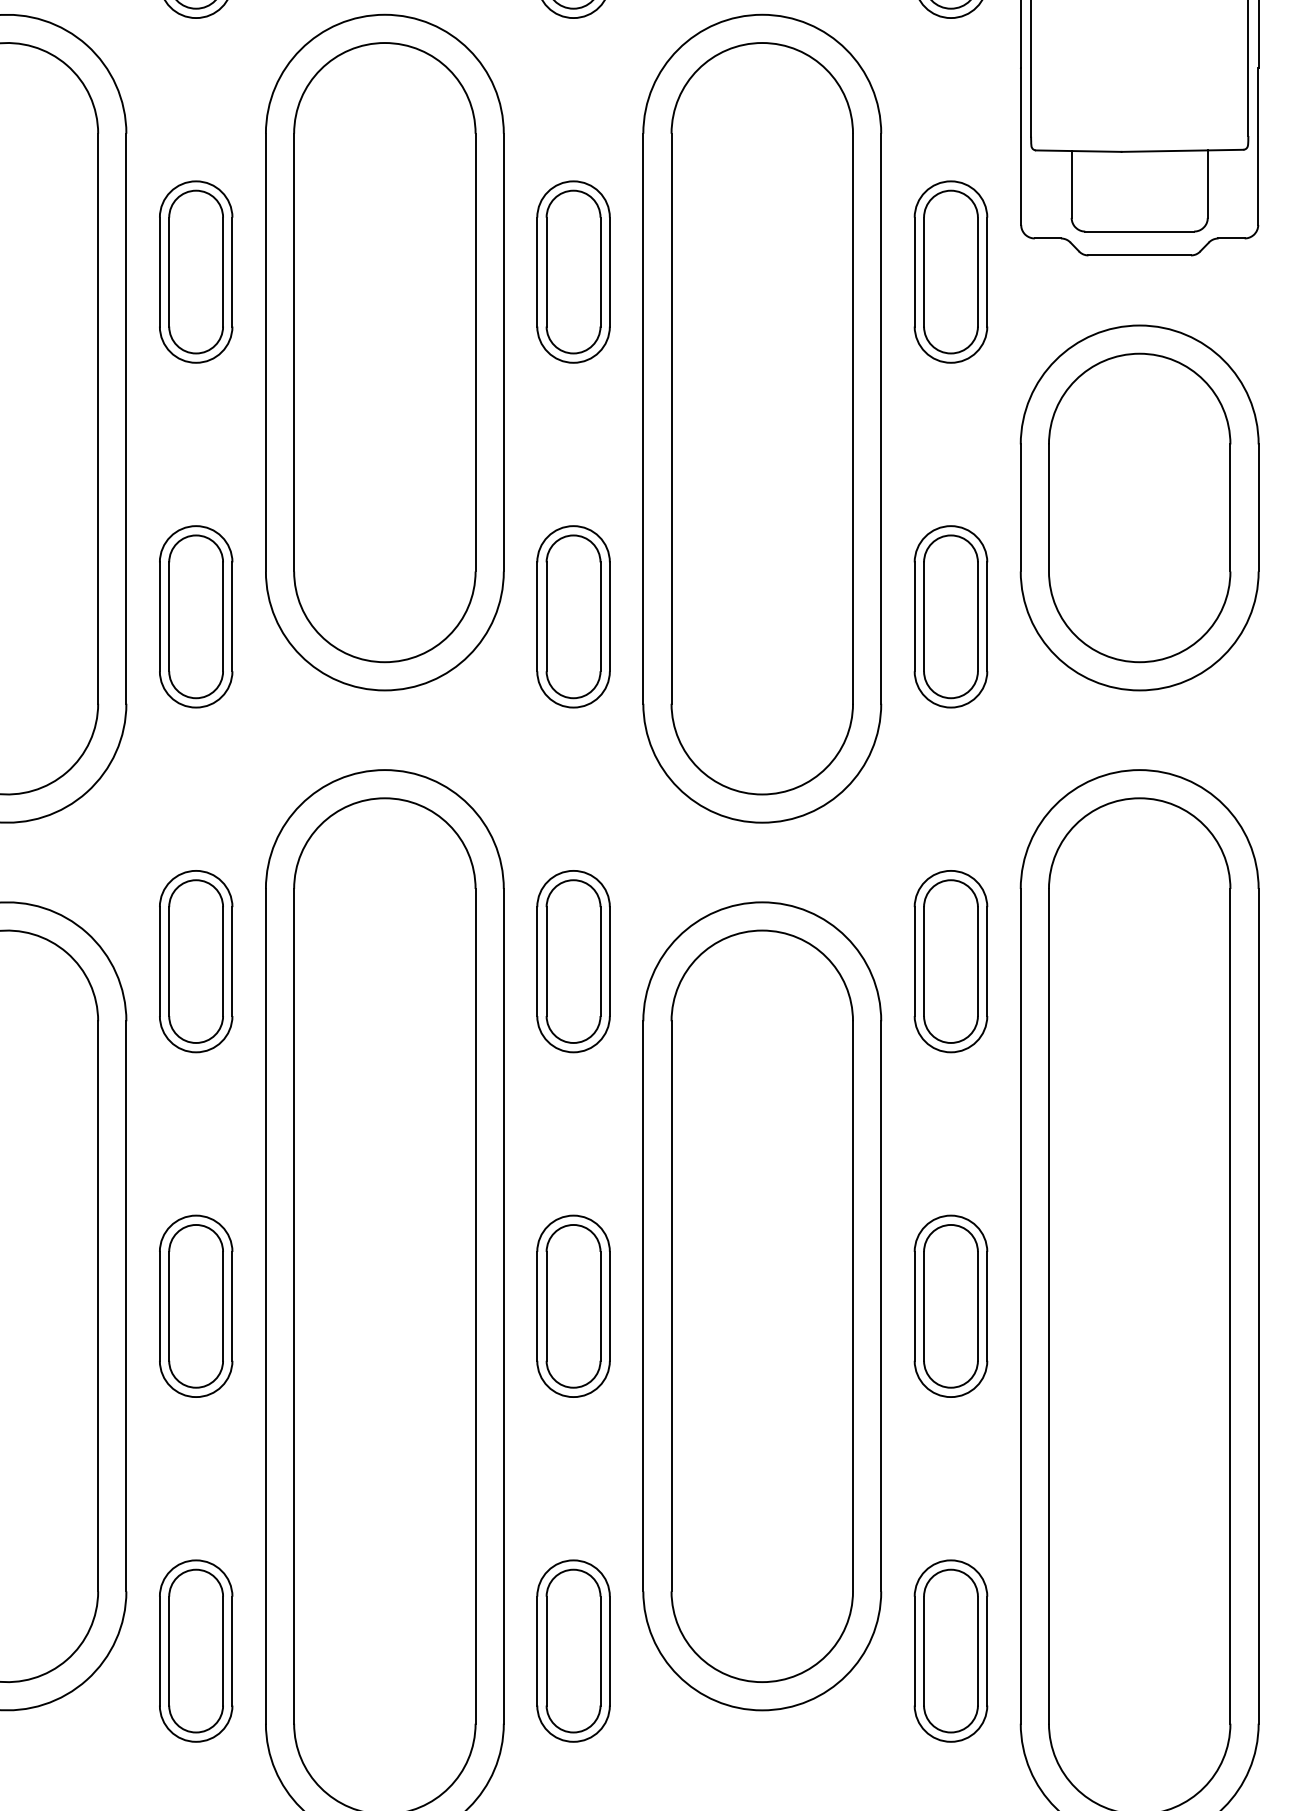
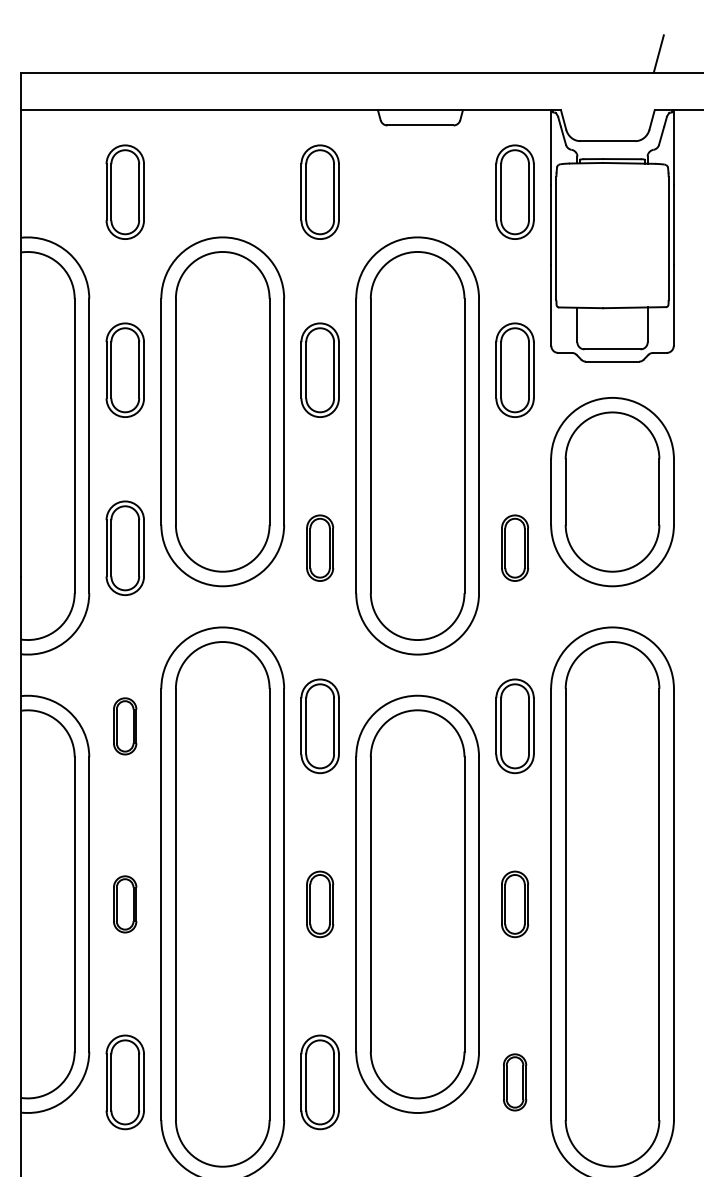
part: (572, 615) -> (319, 547), size x0.7
part: (949, 615) -> (514, 547), size x0.7
part: (194, 961) -> (124, 726), size x0.6
part: (194, 1306) -> (124, 904), size x0.6
part: (572, 1306) -> (319, 904), size x0.7
part: (949, 1306) -> (514, 904), size x0.7
part: (949, 1651) -> (514, 1082), size x0.6

